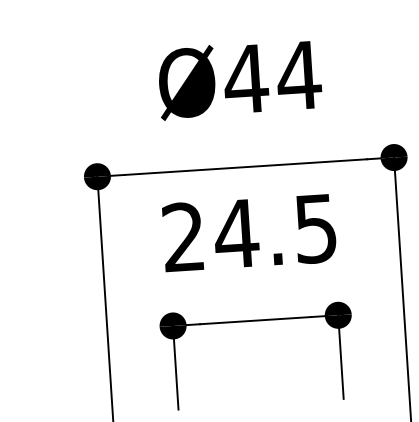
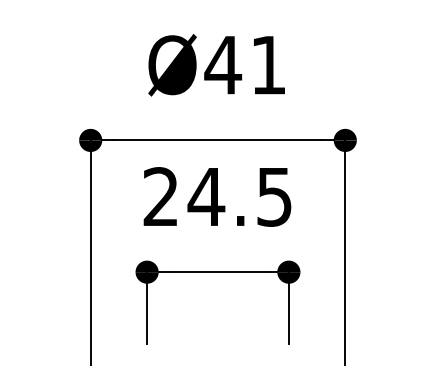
text: (298, 76) -> (268, 65), Ø44 -> Ø41

